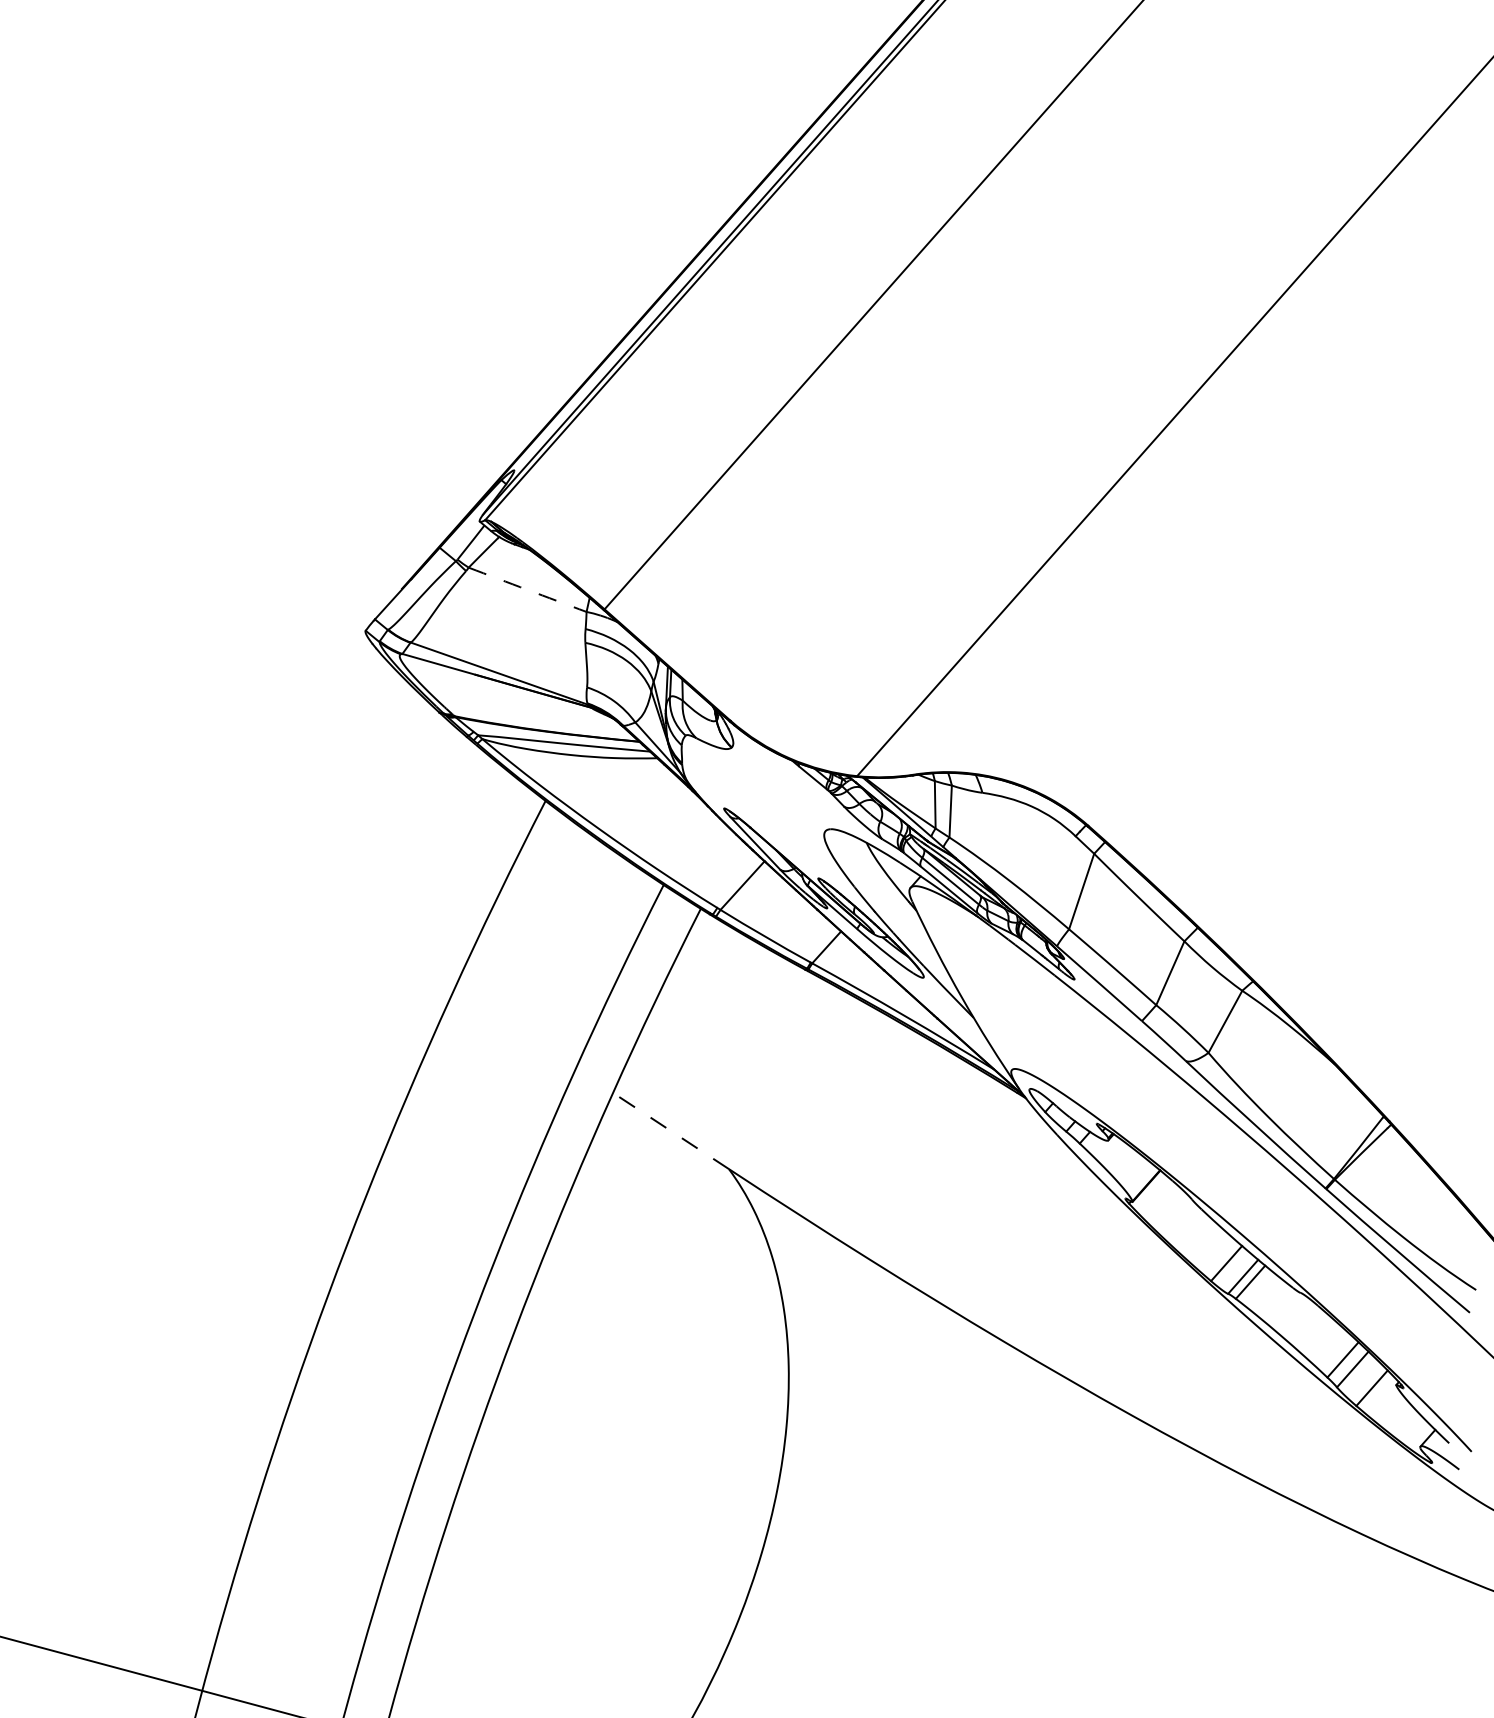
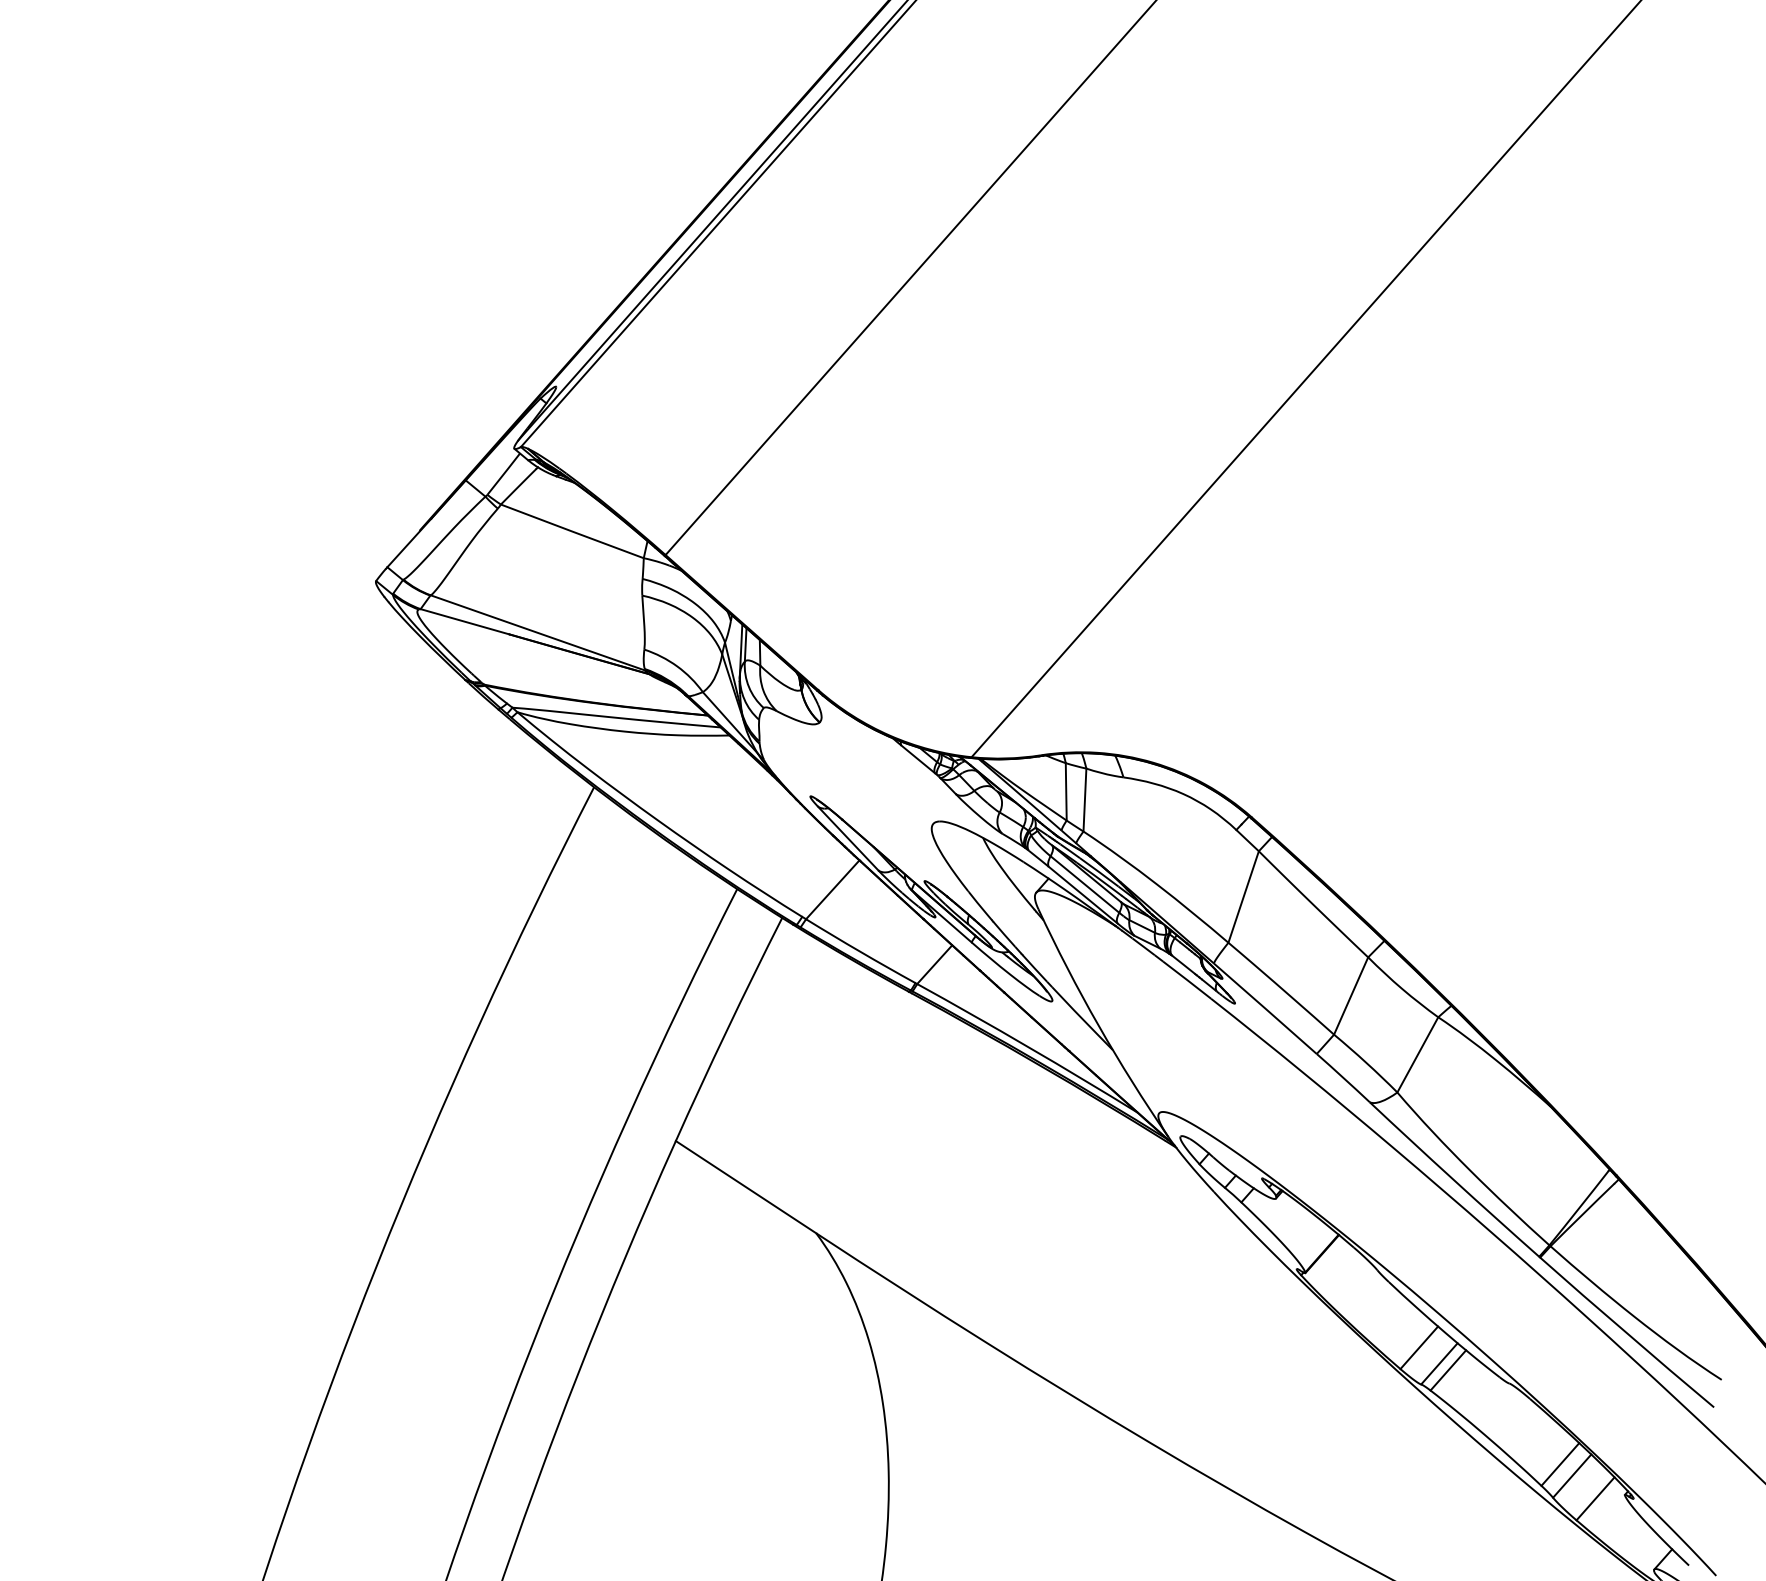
arc: (527, 589) -> (572, 531), dashed -> solid
line: (670, 1130) -> (745, 1186), dashed -> solid

